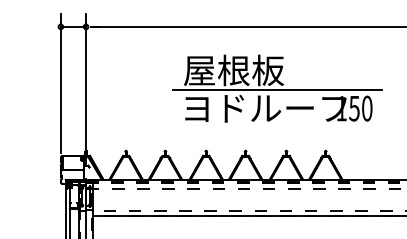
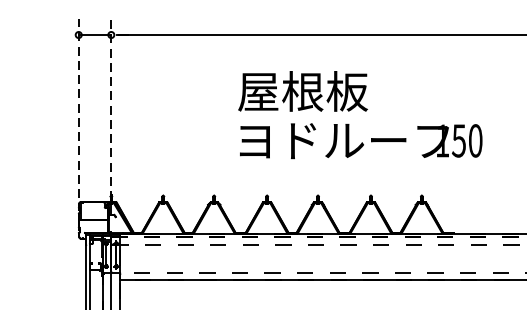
line: (60, 83) -> (78, 108), solid -> dashed
line: (86, 89) -> (111, 116), solid -> dashed
line: (277, 89) -> (359, 116), removed

